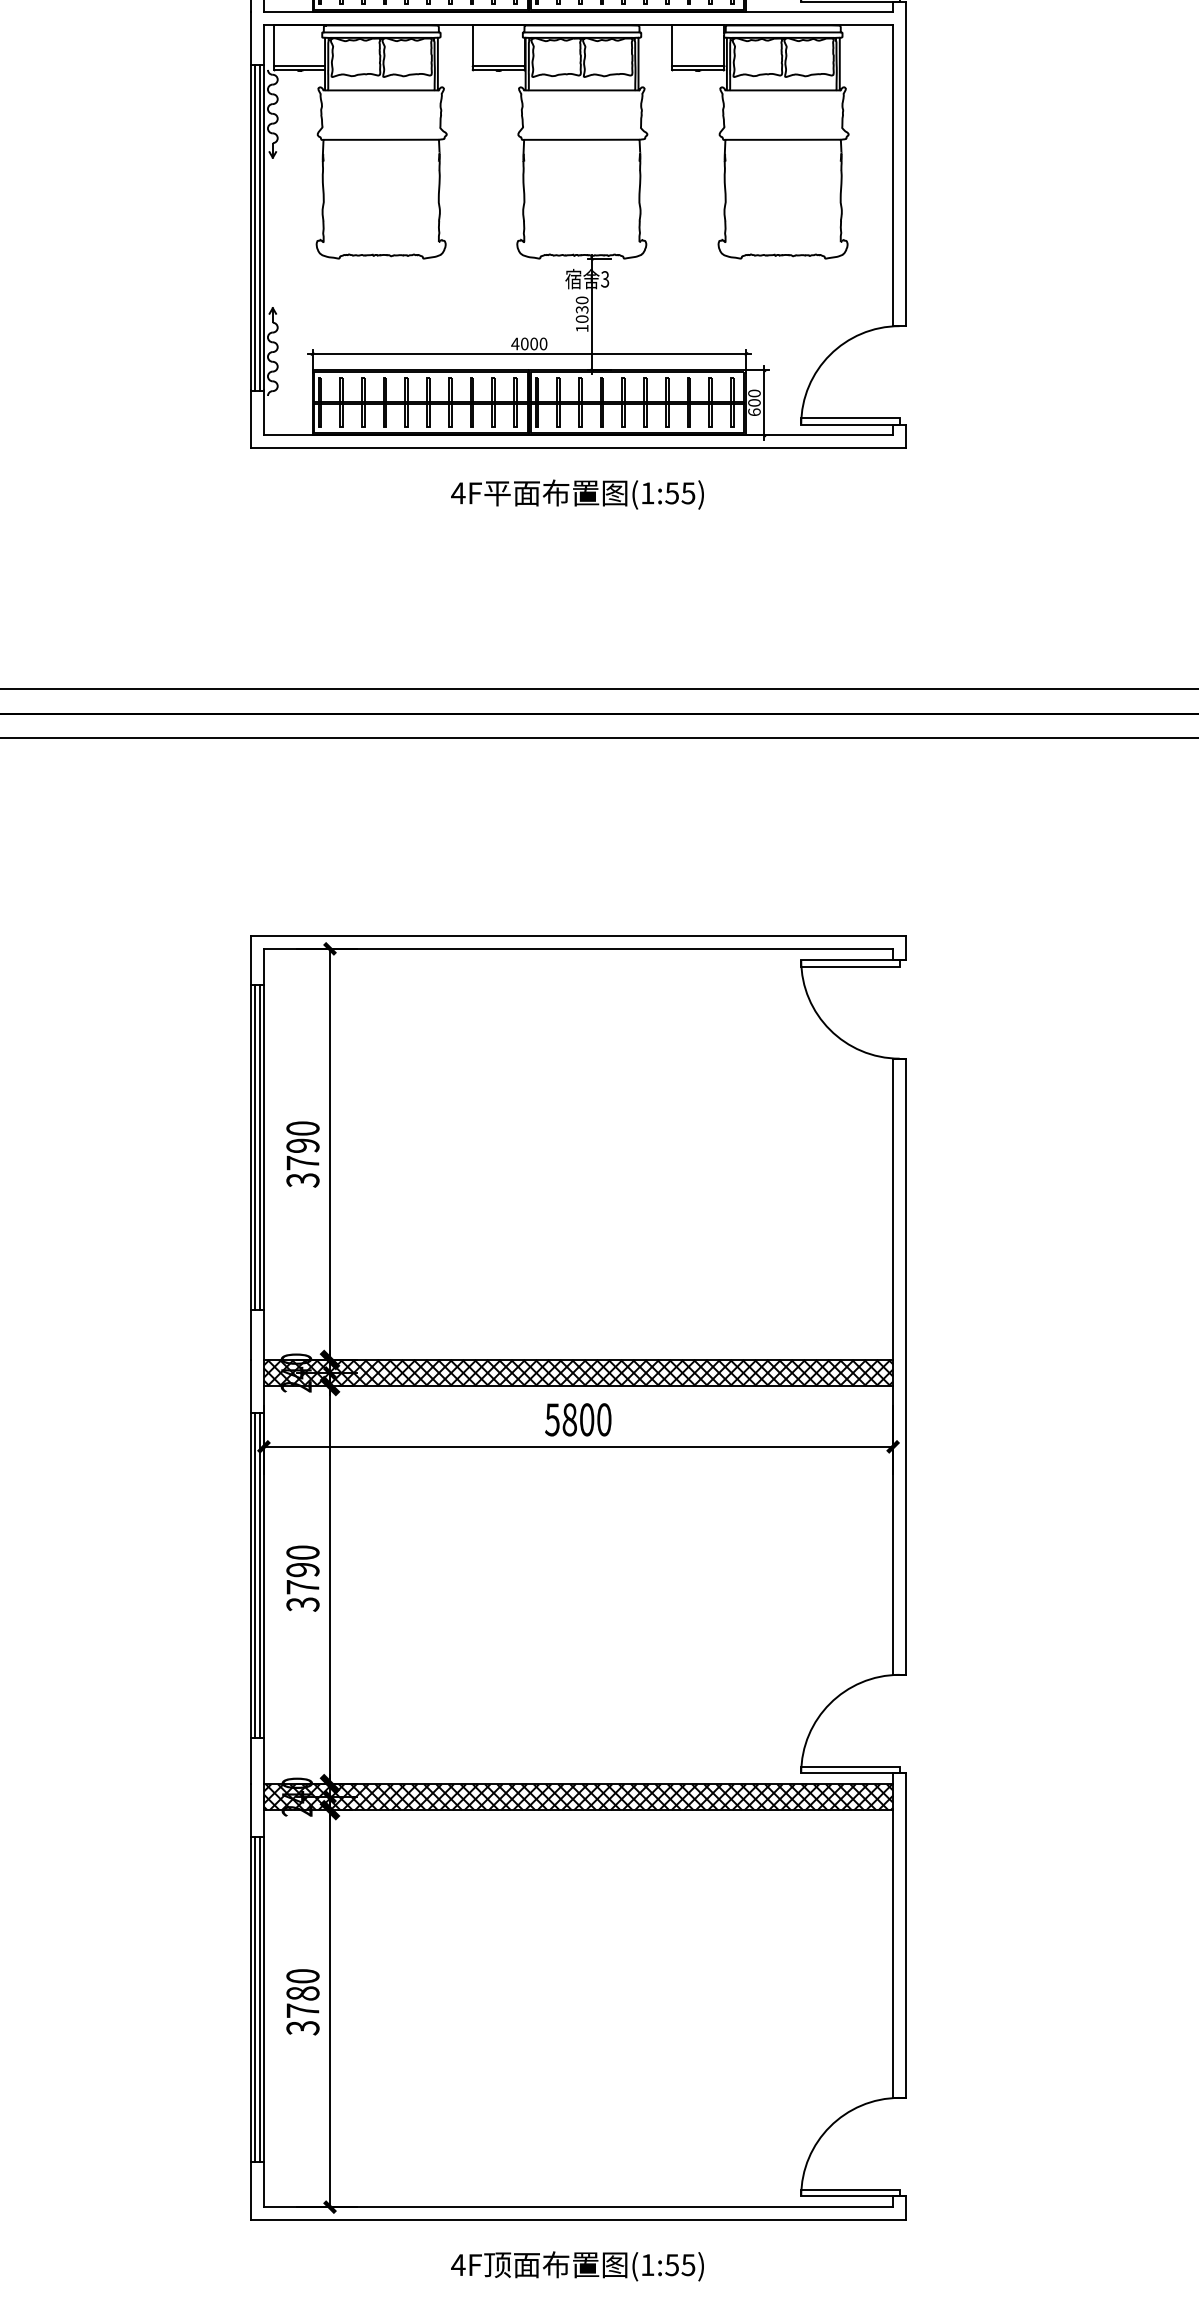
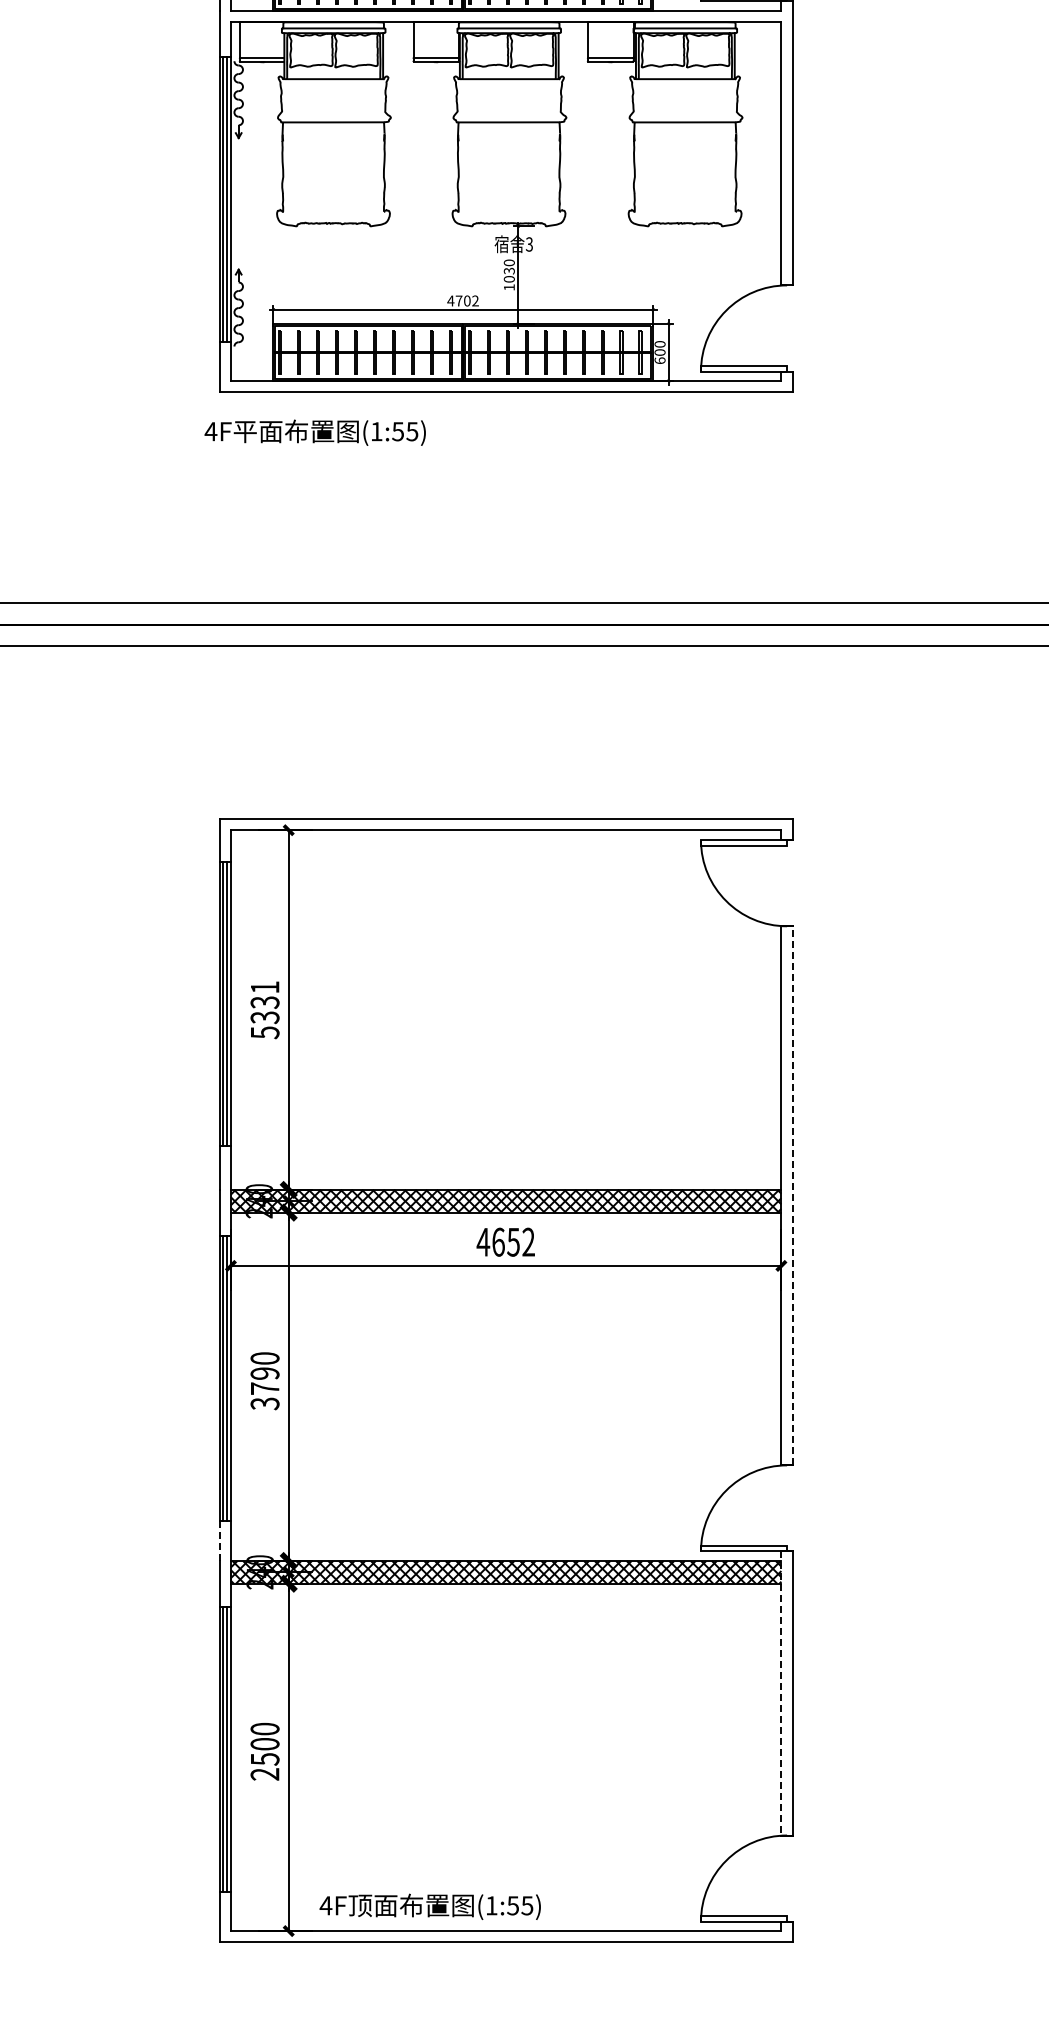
text: (533, 343) -> (466, 300), 4000 -> 4702
text: (576, 494) -> (314, 432), moved
text: (302, 1153) -> (264, 1009), 3790 -> 5331
line: (905, 1366) -> (792, 1195), solid -> dashed
text: (577, 1418) -> (505, 1241), 5800 -> 4652
line: (250, 1761) -> (219, 1541), solid -> dashed
line: (893, 1935) -> (781, 1693), solid -> dashed
text: (303, 2009) -> (265, 1758), 3780 -> 2500
text: (576, 2265) -> (429, 1906), moved

